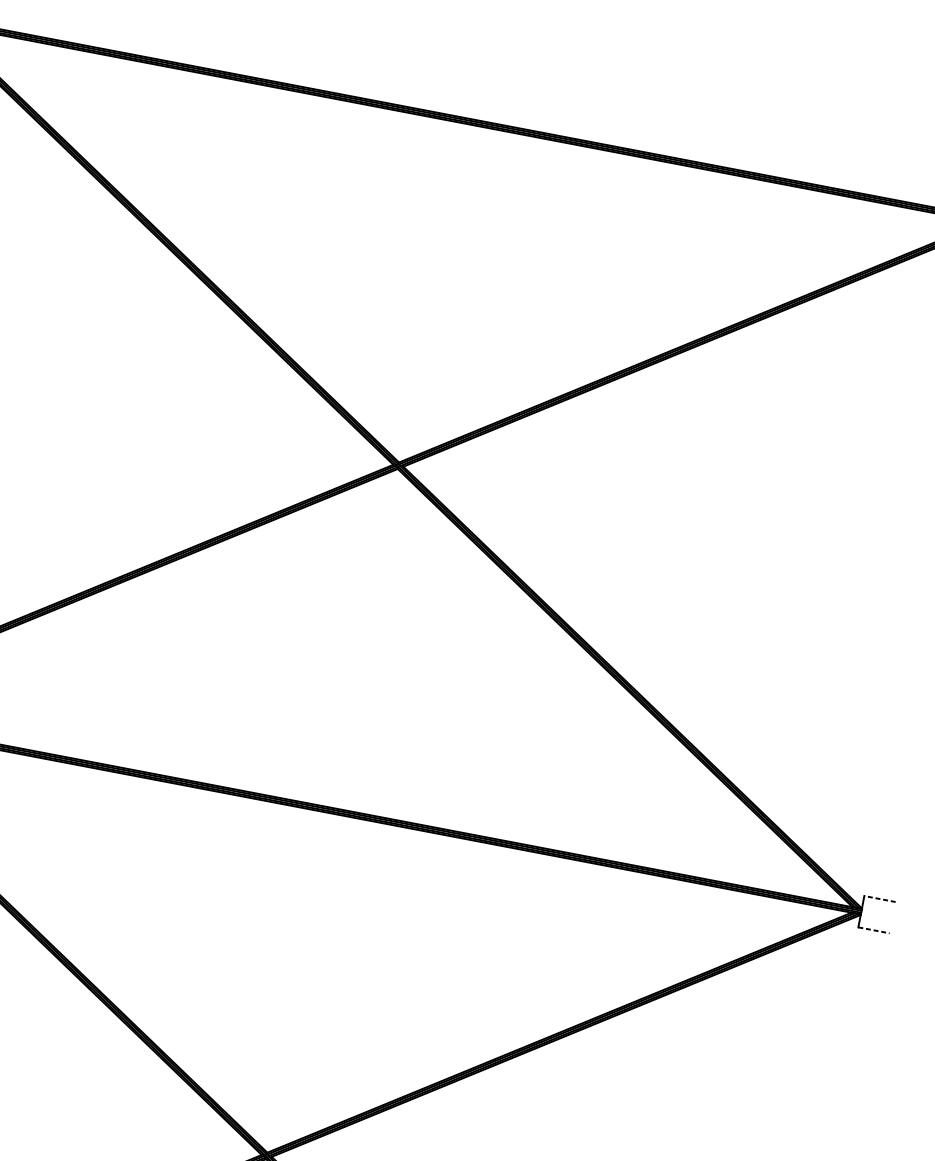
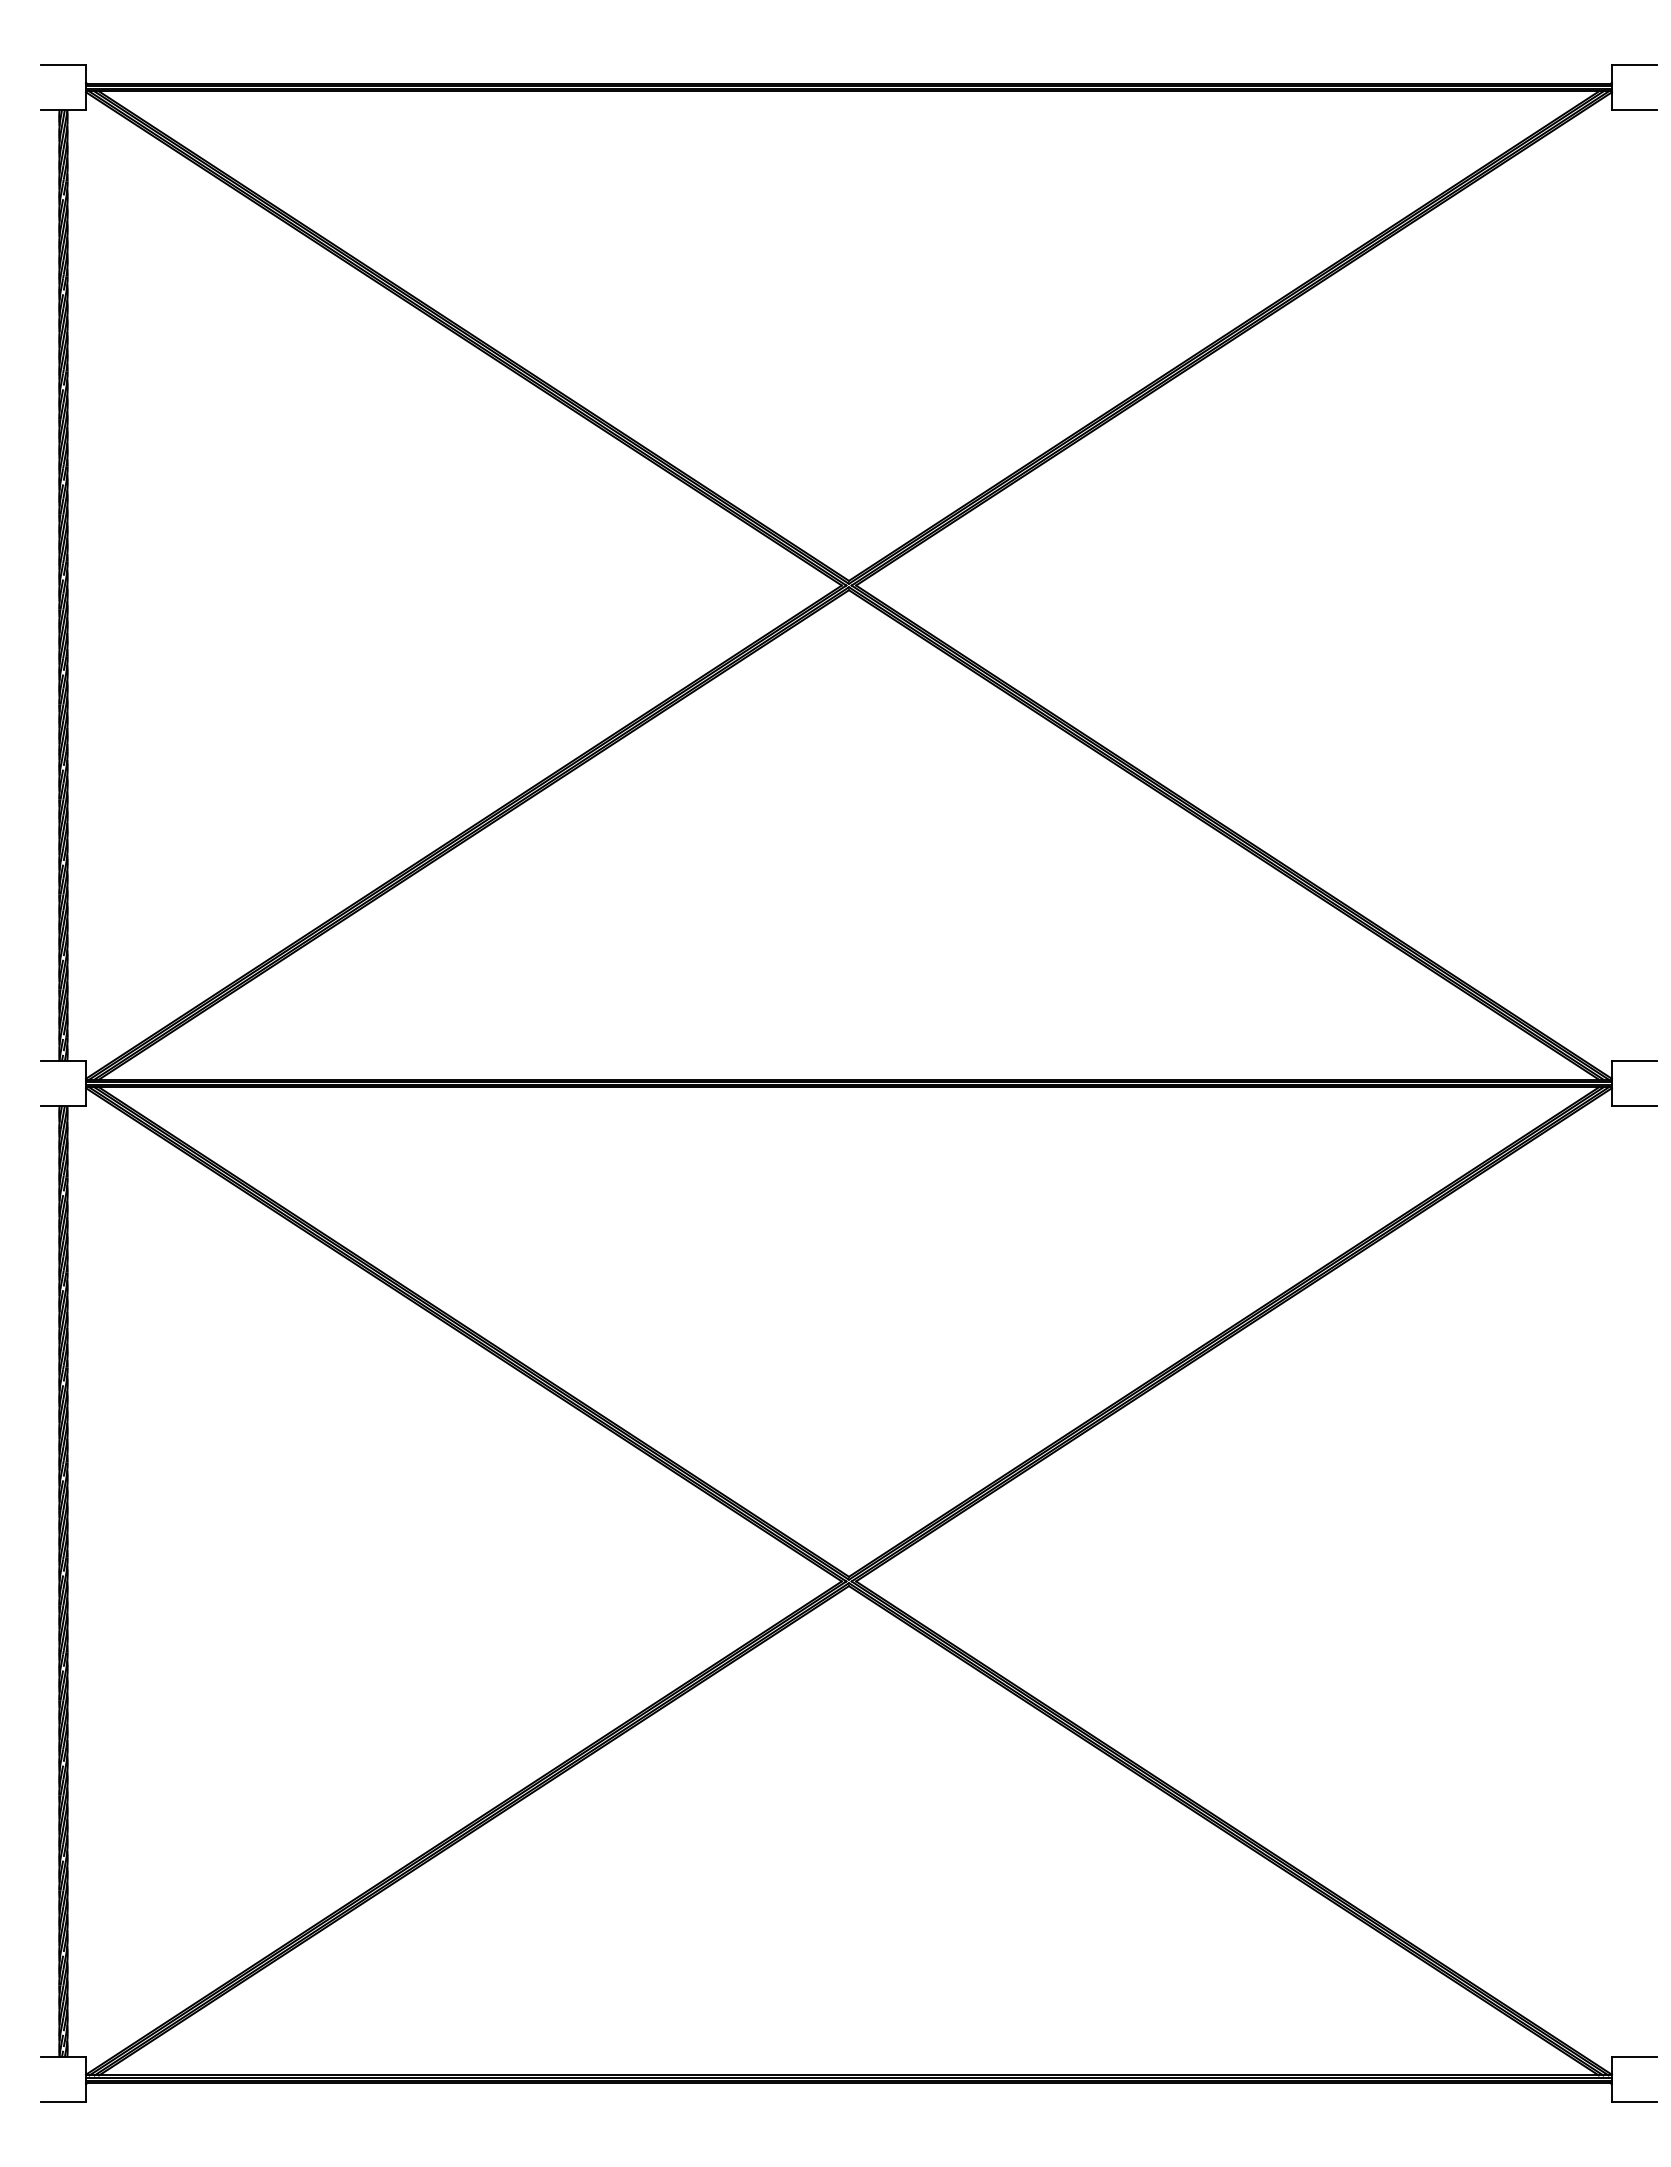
line: (879, 898) -> (1634, 1060), dashed -> solid
line: (873, 930) -> (1634, 1106), dashed -> solid

